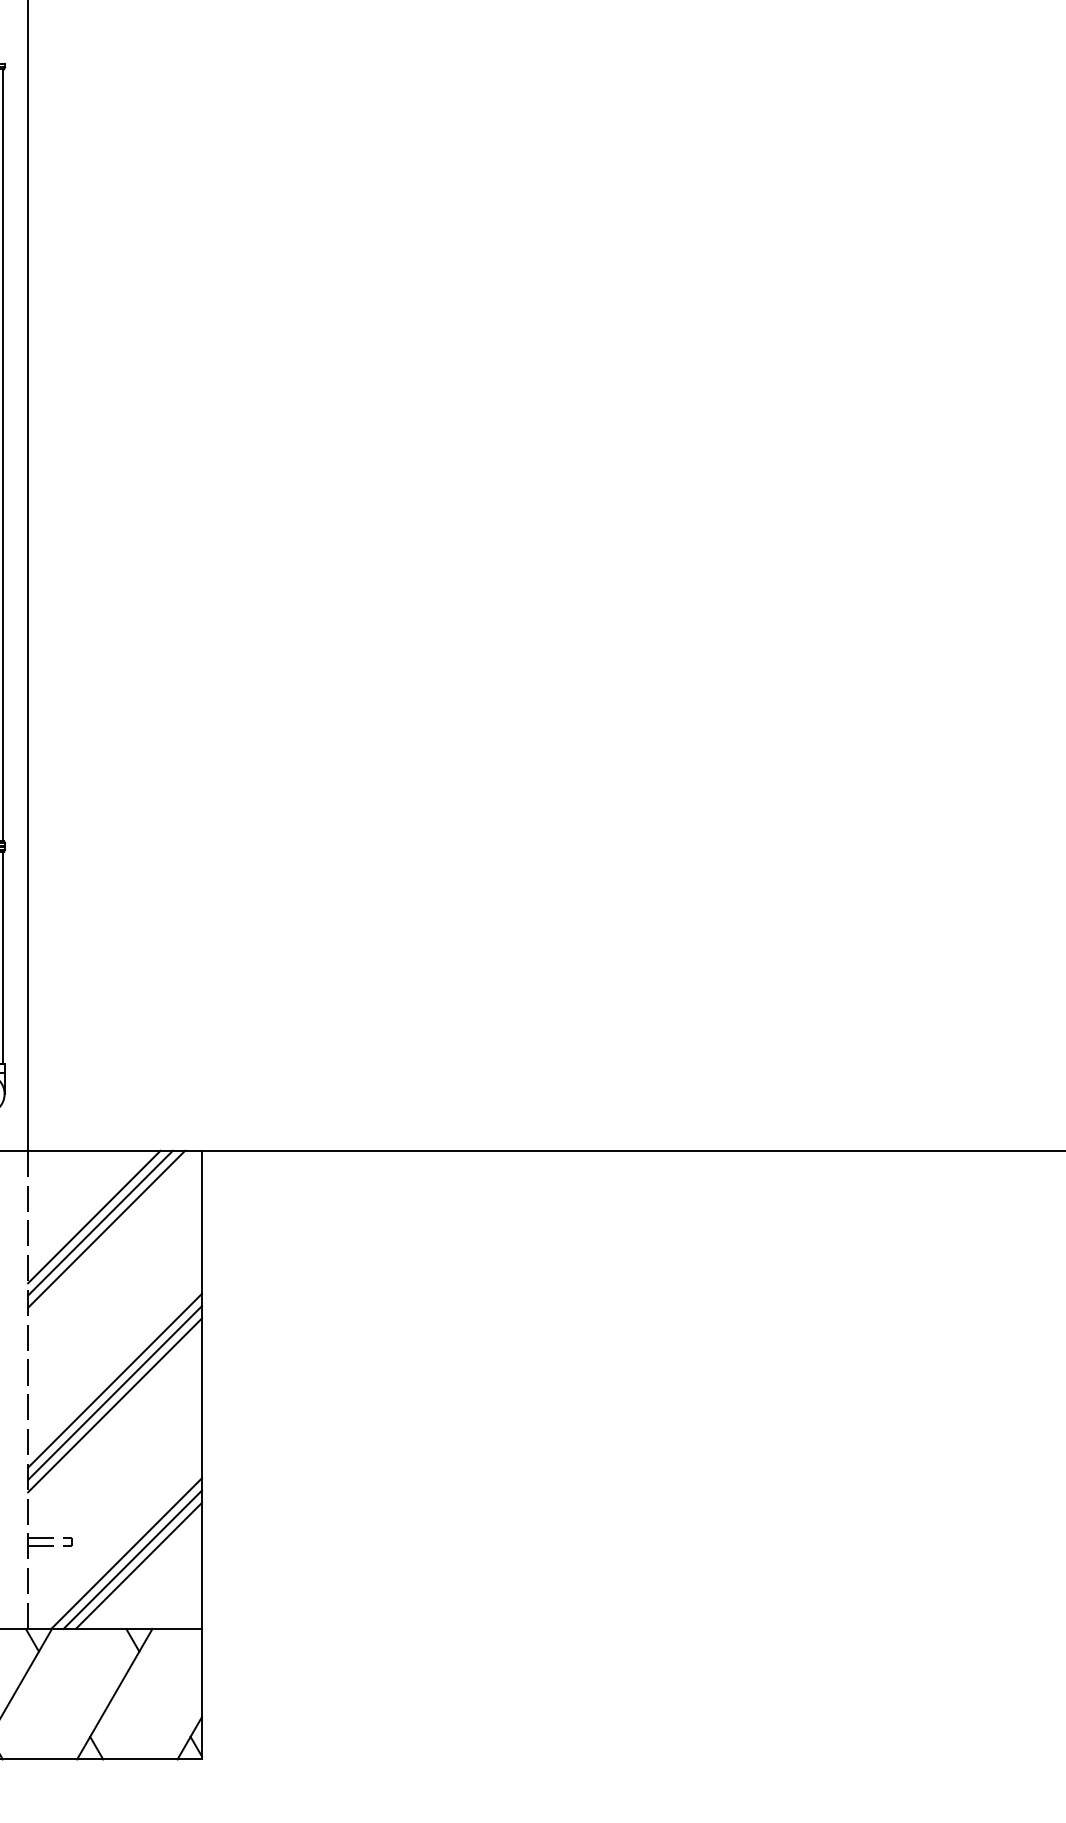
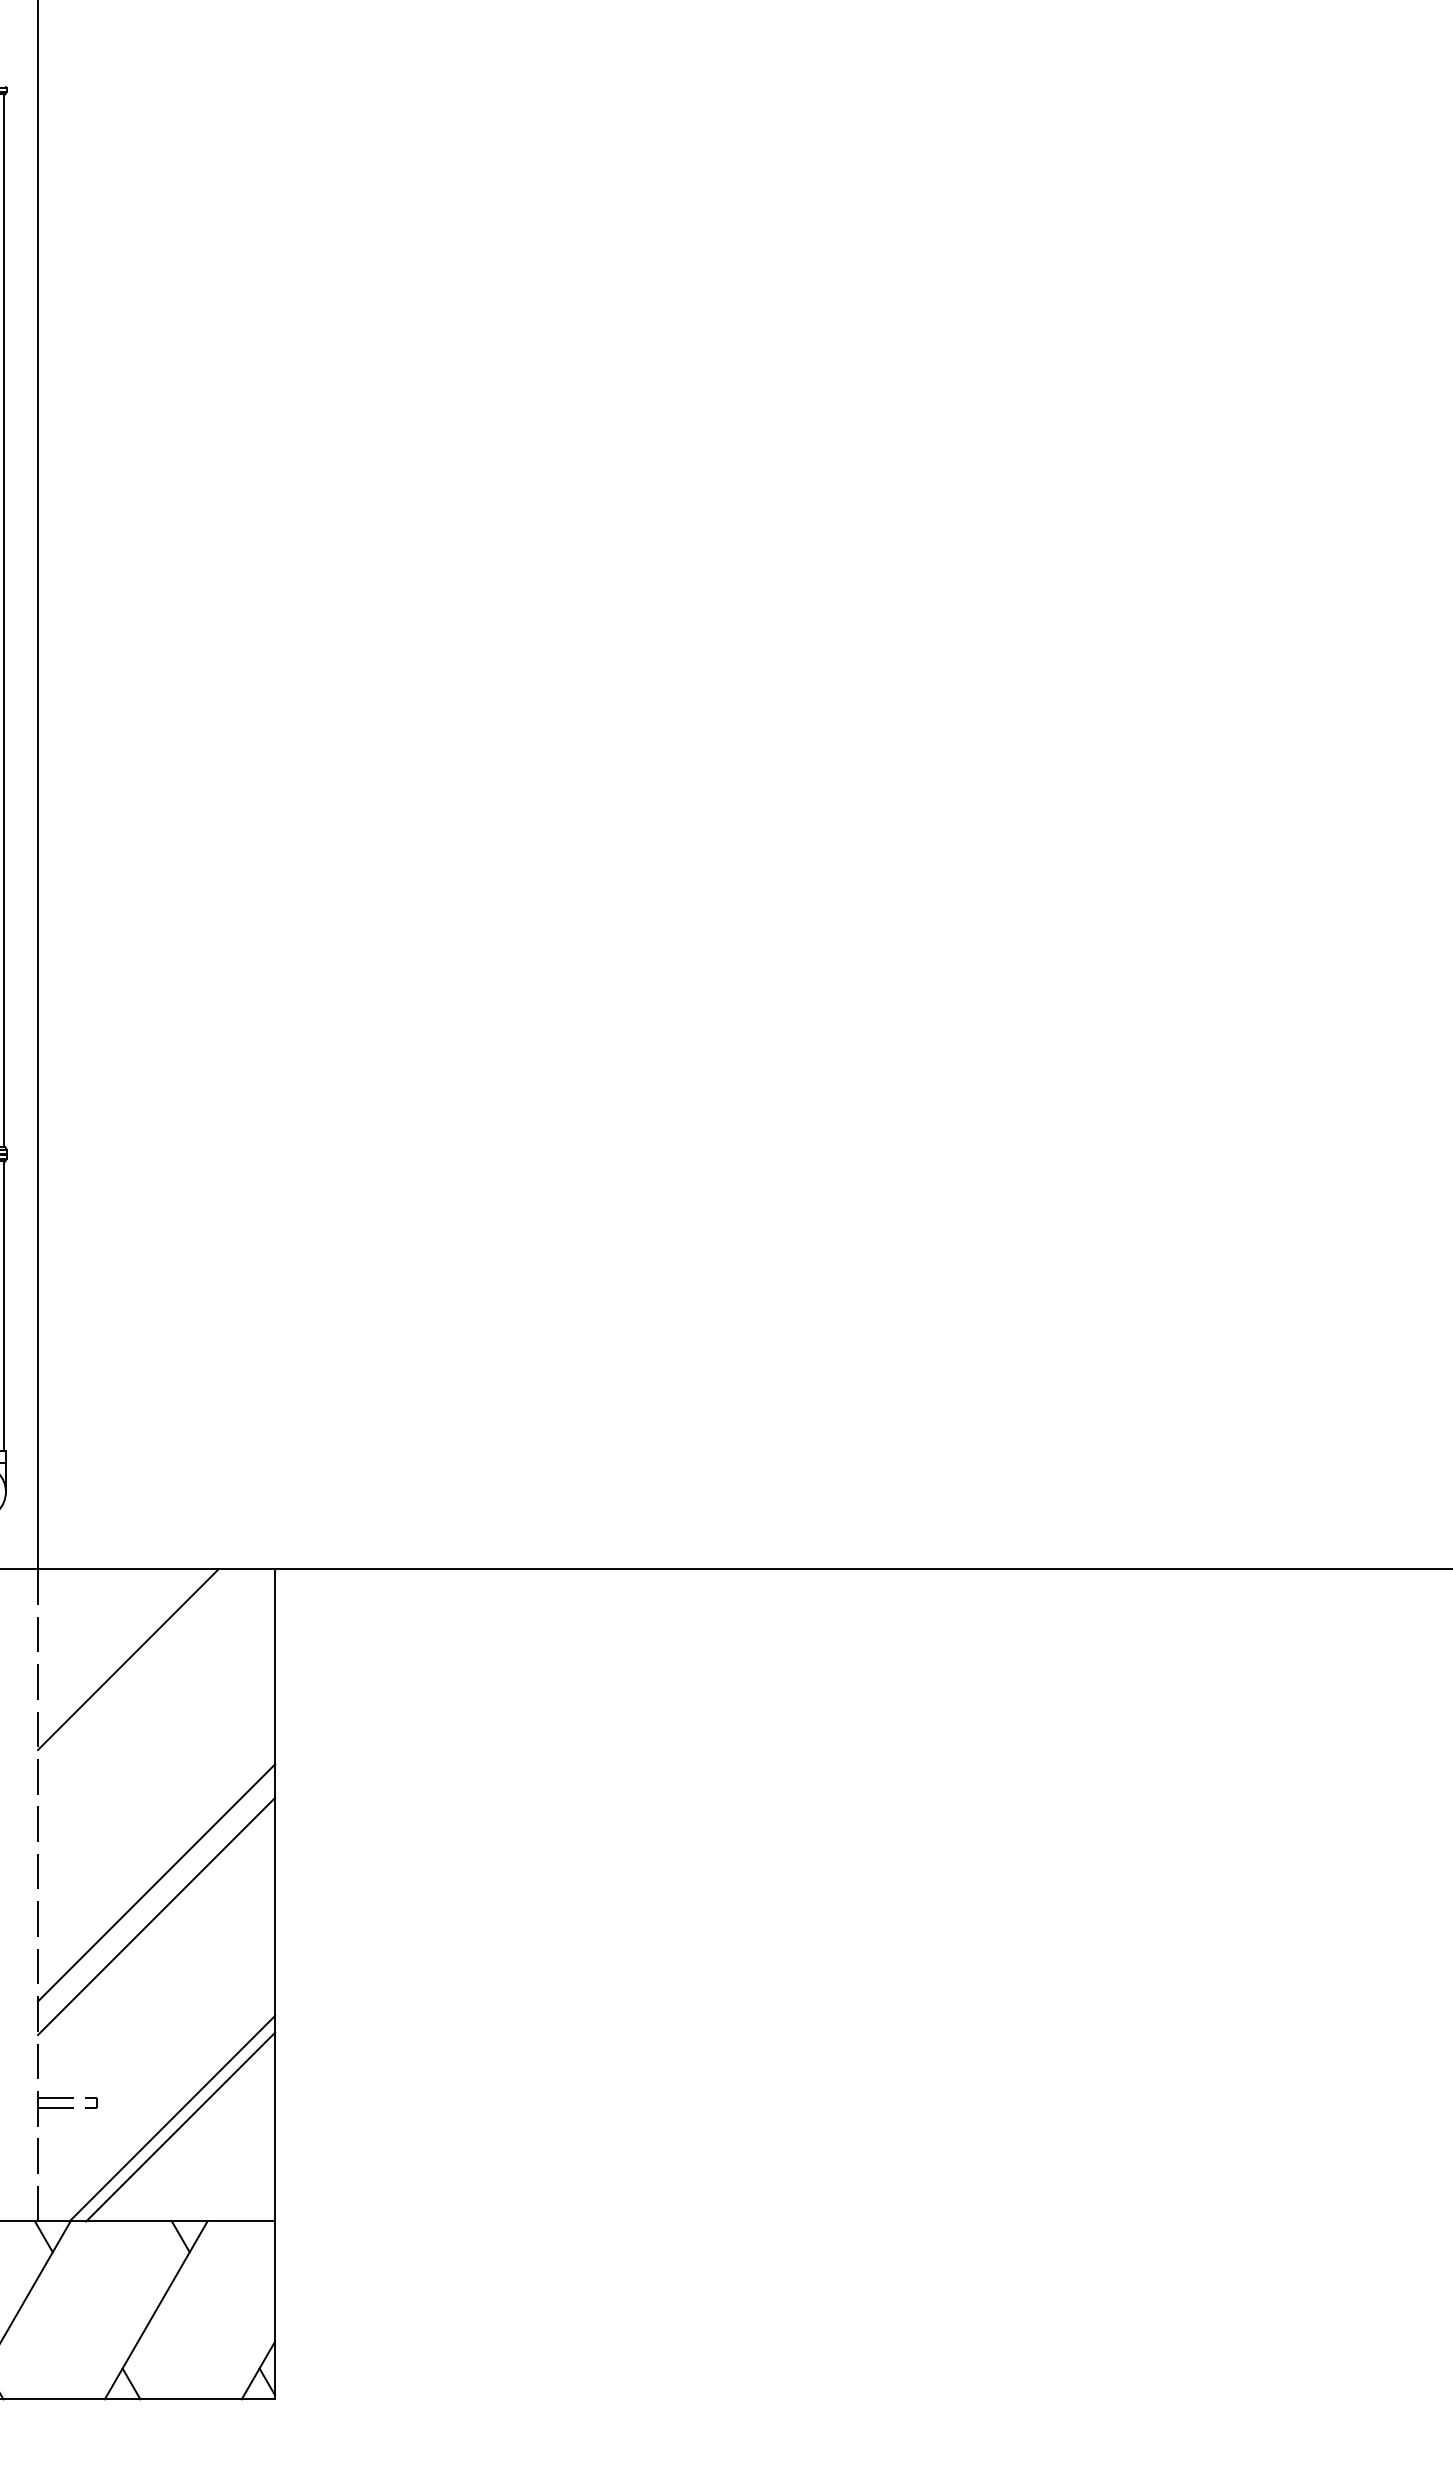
line: (100, 1222) -> (136, 1667), removed
line: (106, 1229) -> (144, 1676), removed
line: (115, 1392) -> (156, 1899), removed
line: (139, 1565) -> (189, 2135), removed

